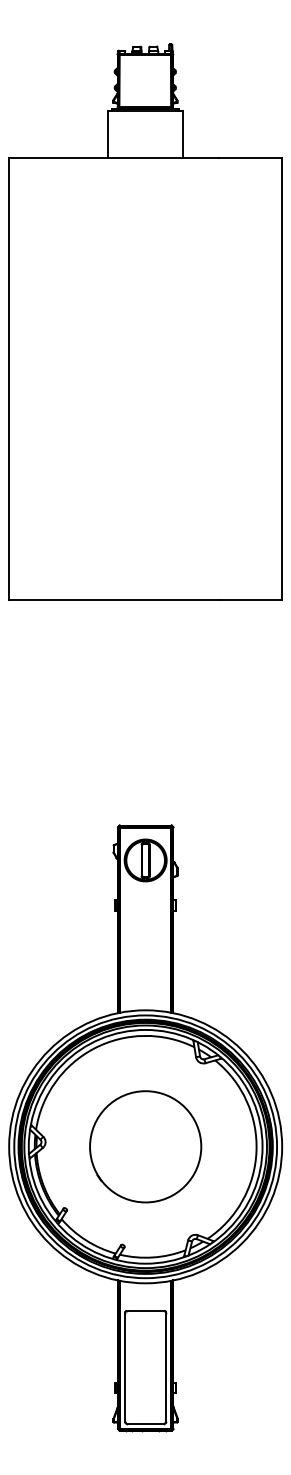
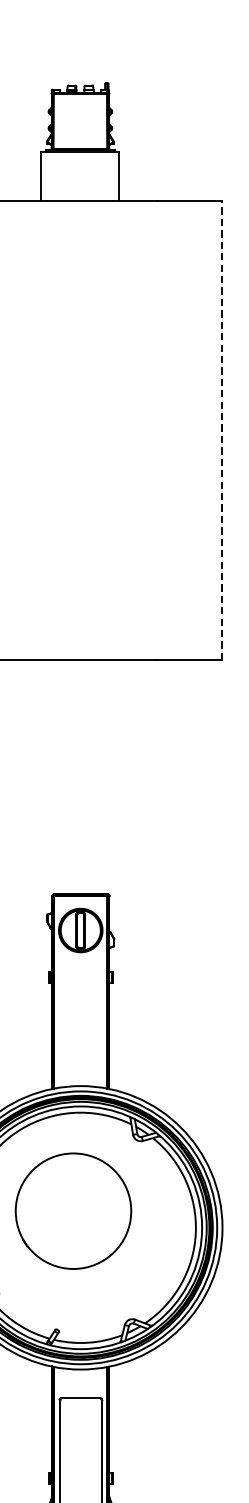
line: (281, 379) -> (221, 431), solid -> dashed
circle: (145, 1146) -> (73, 1210), moved

